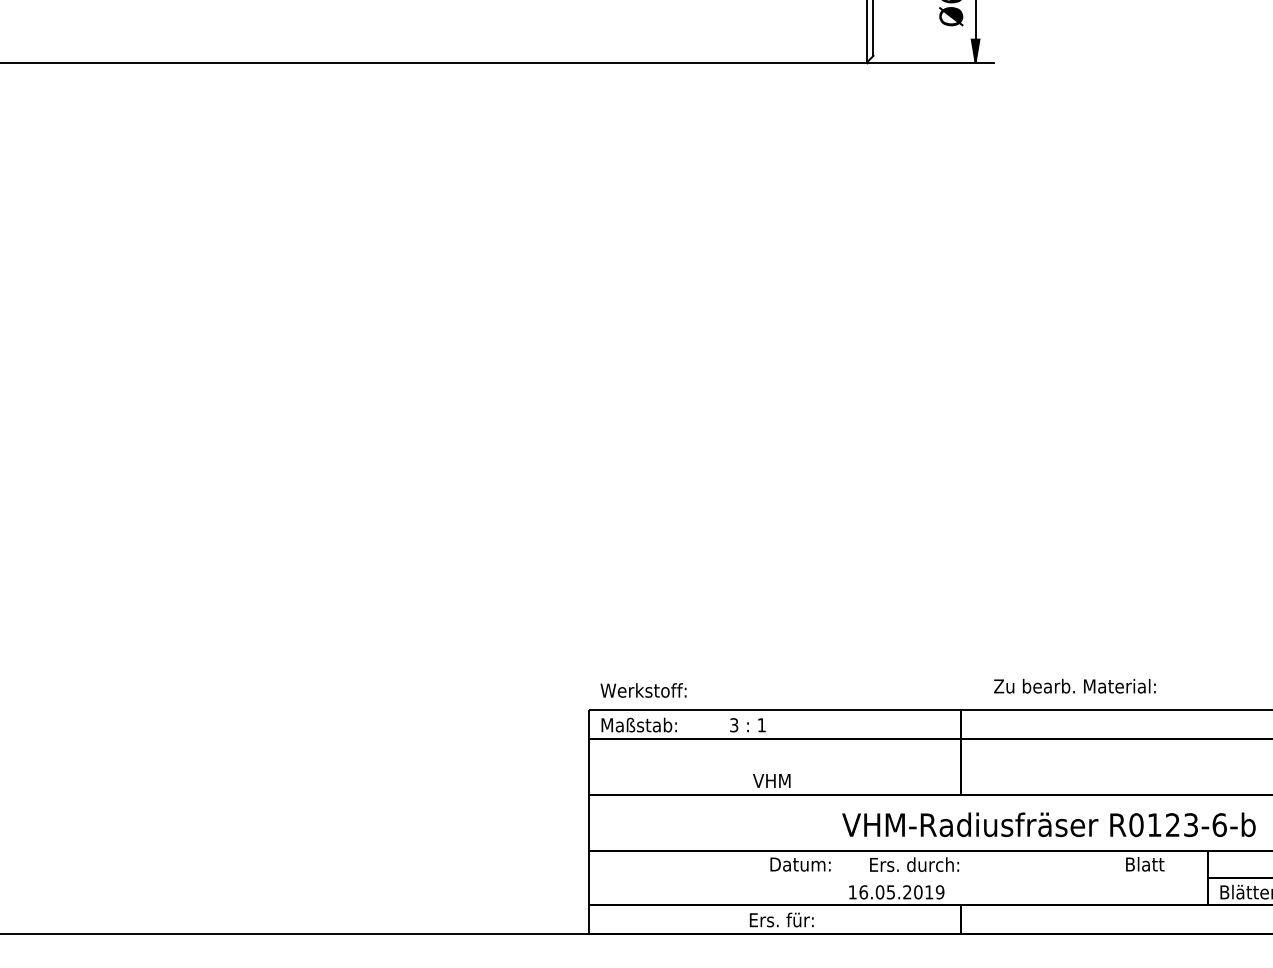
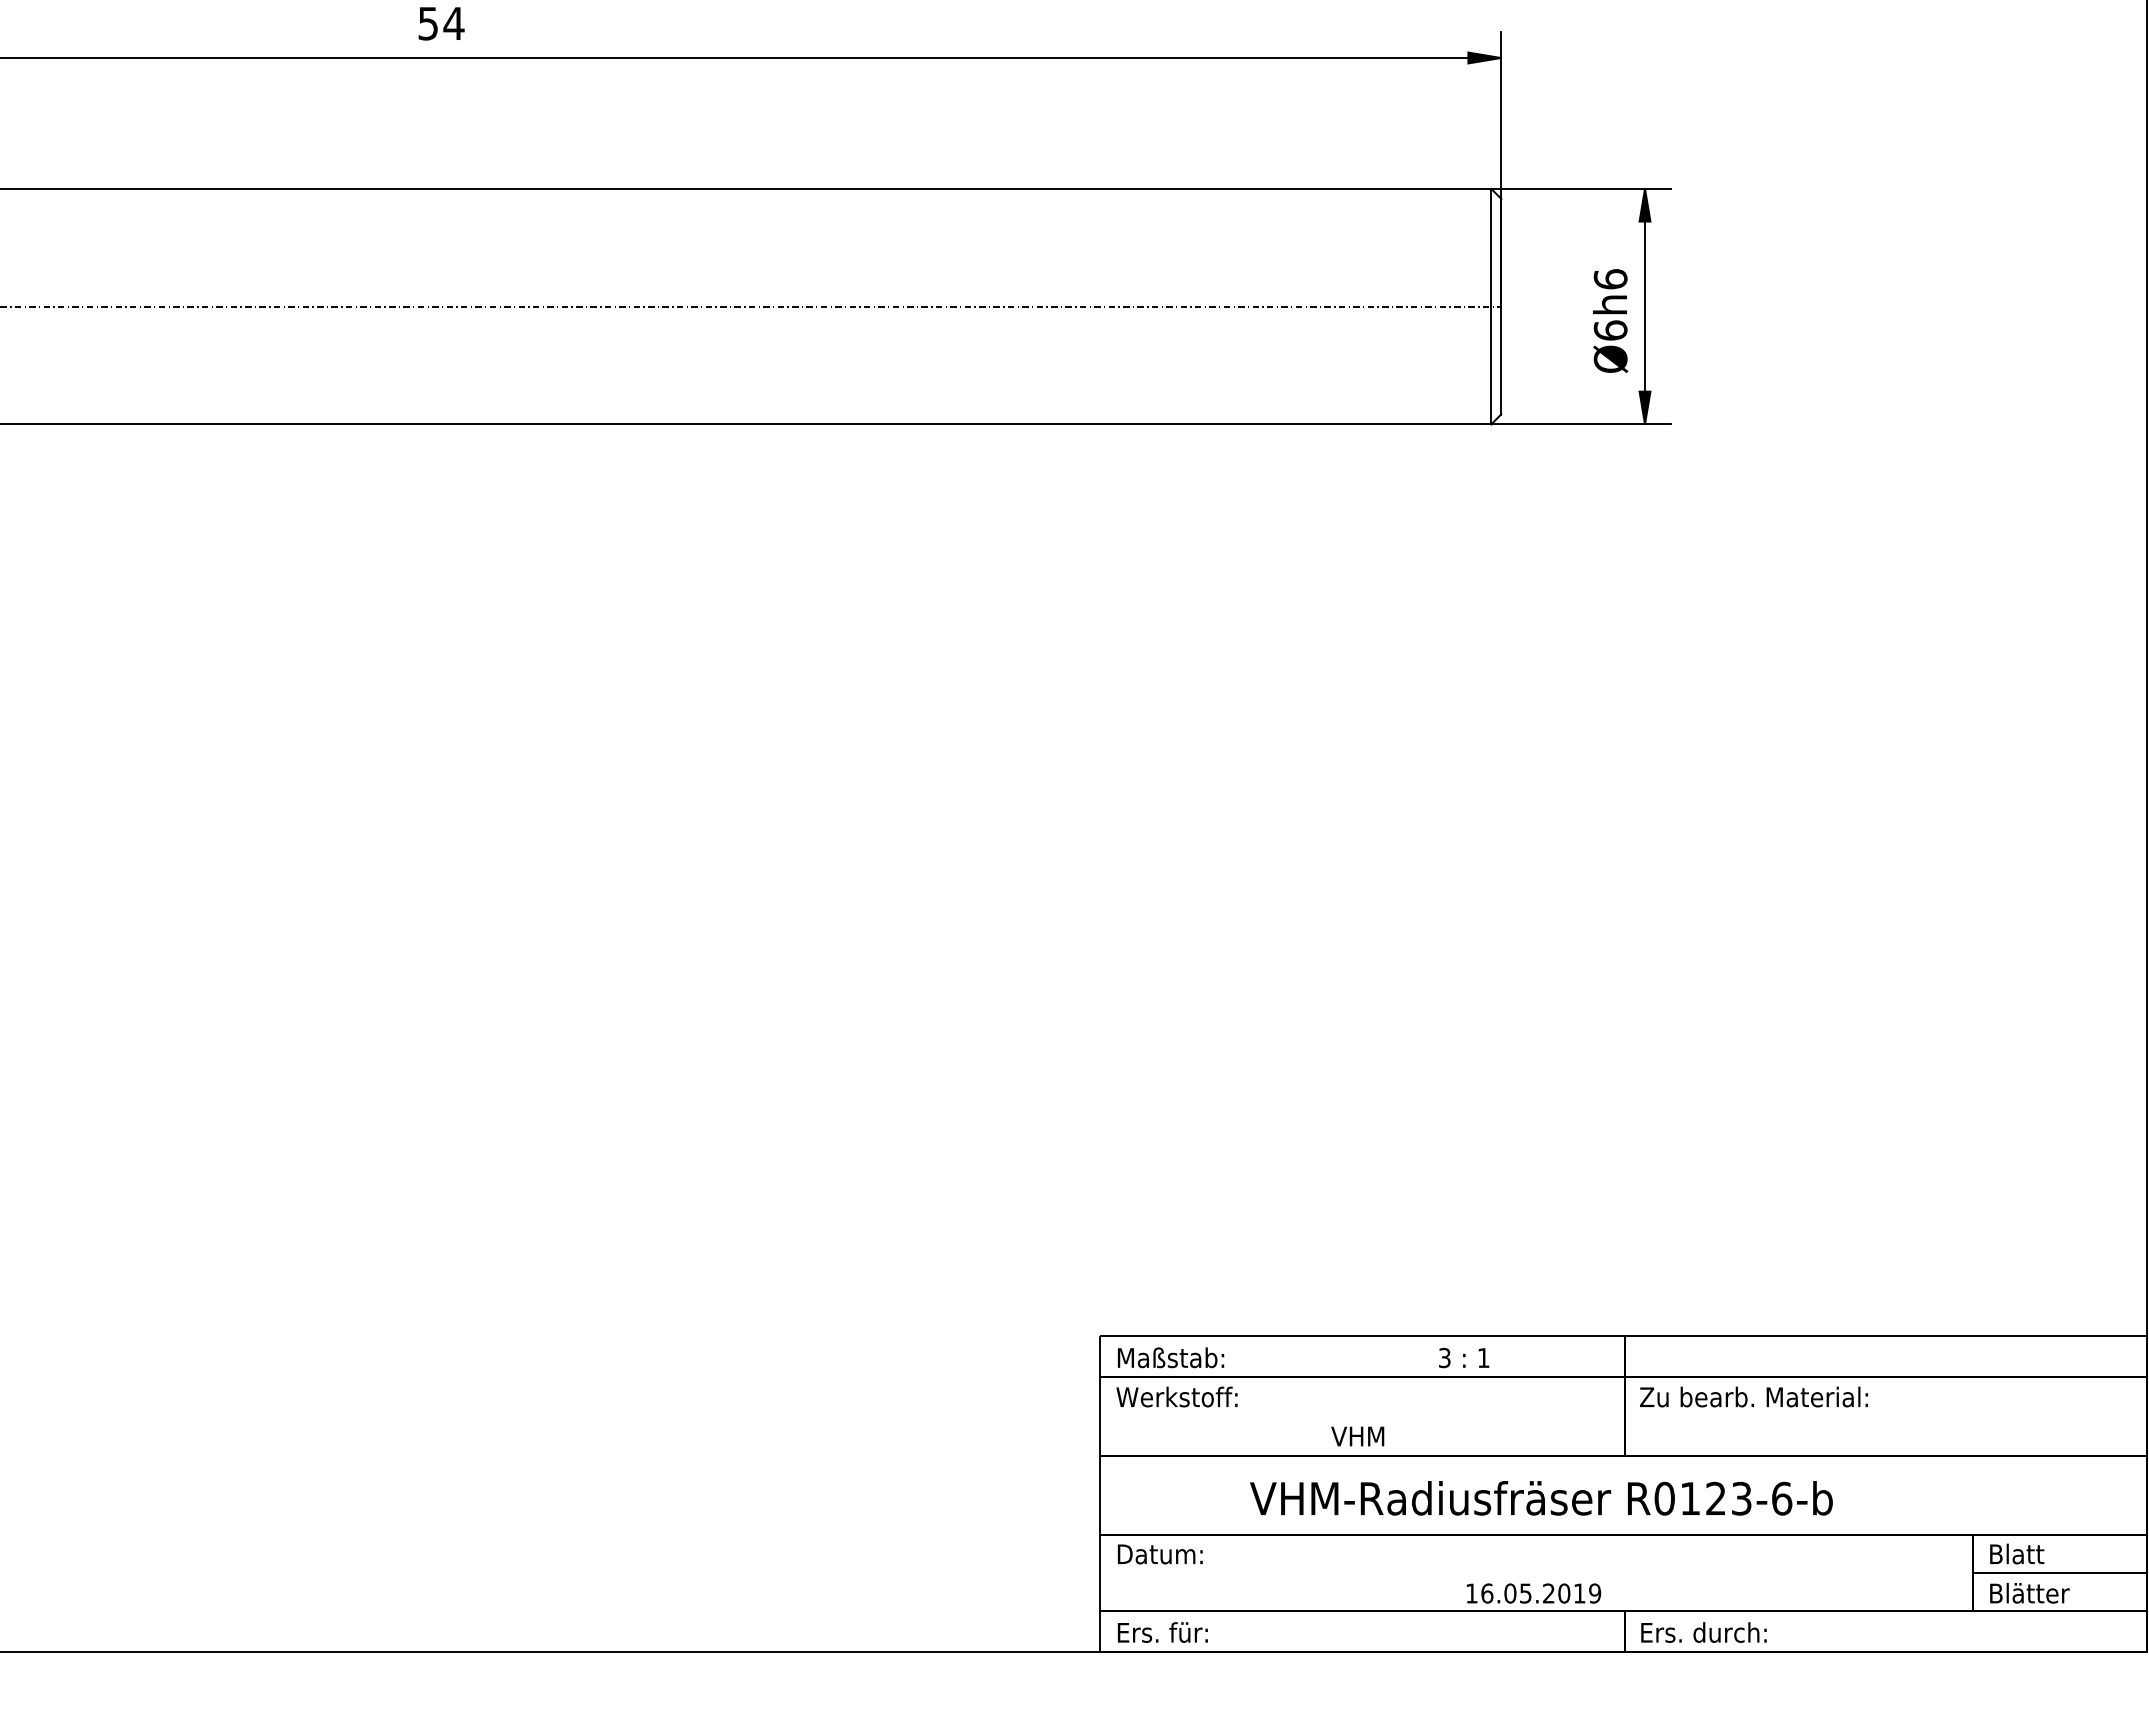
text: (1074, 685) -> (1753, 1396), moved
text: (643, 690) -> (1176, 1396), moved
text: (748, 725) -> (1464, 1358), moved
text: (1049, 824) -> (1541, 1498), moved
text: (1145, 863) -> (2017, 1553), moved
text: (800, 864) -> (1160, 1554), moved
text: (914, 864) -> (1703, 1632), moved
text: (781, 920) -> (1162, 1632), moved

